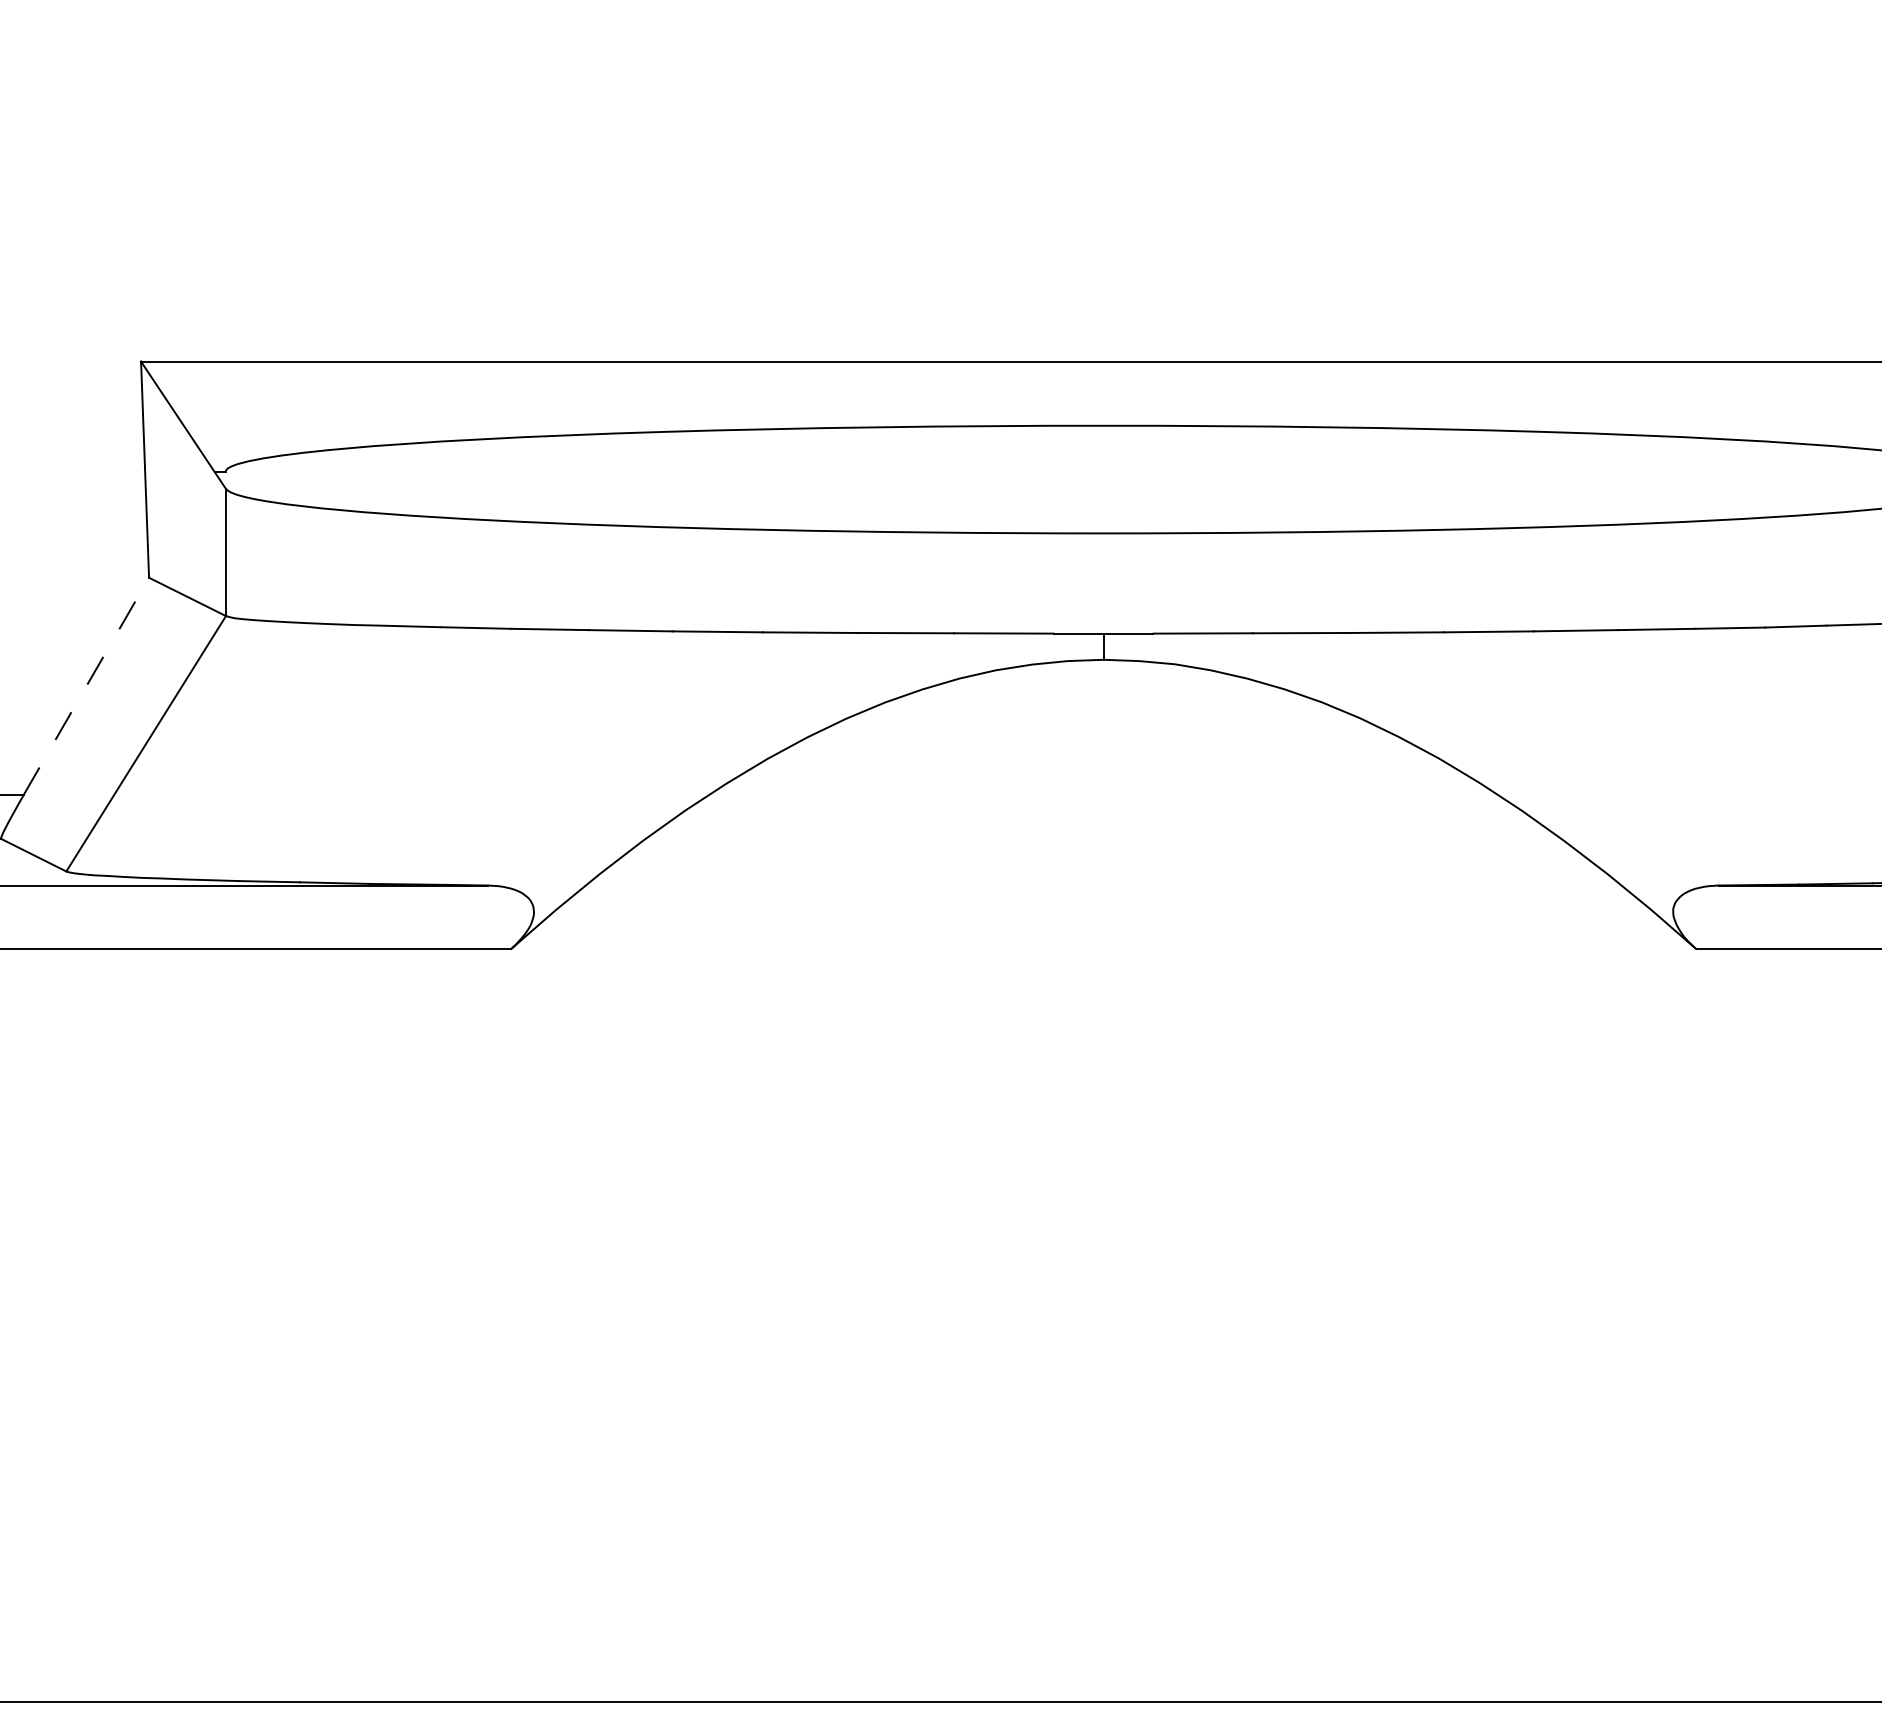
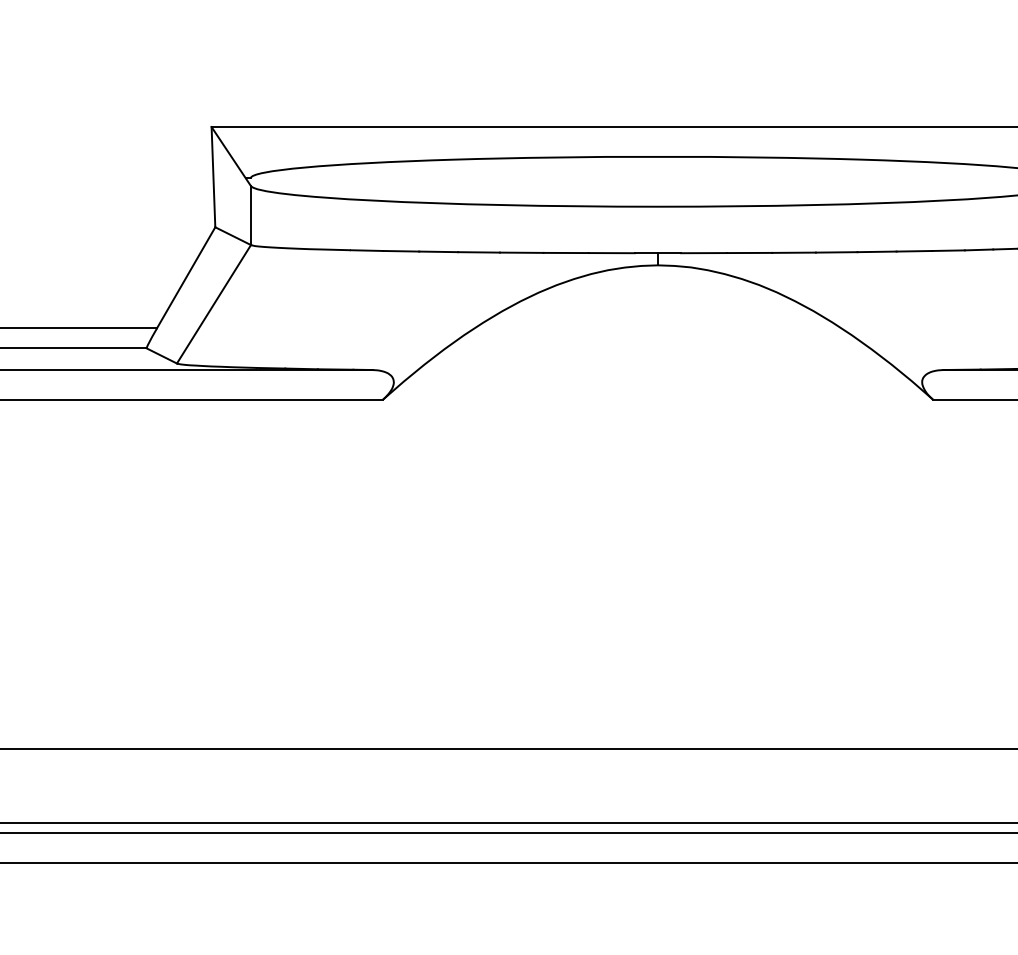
line: (86, 685) -> (186, 277), dashed -> solid

